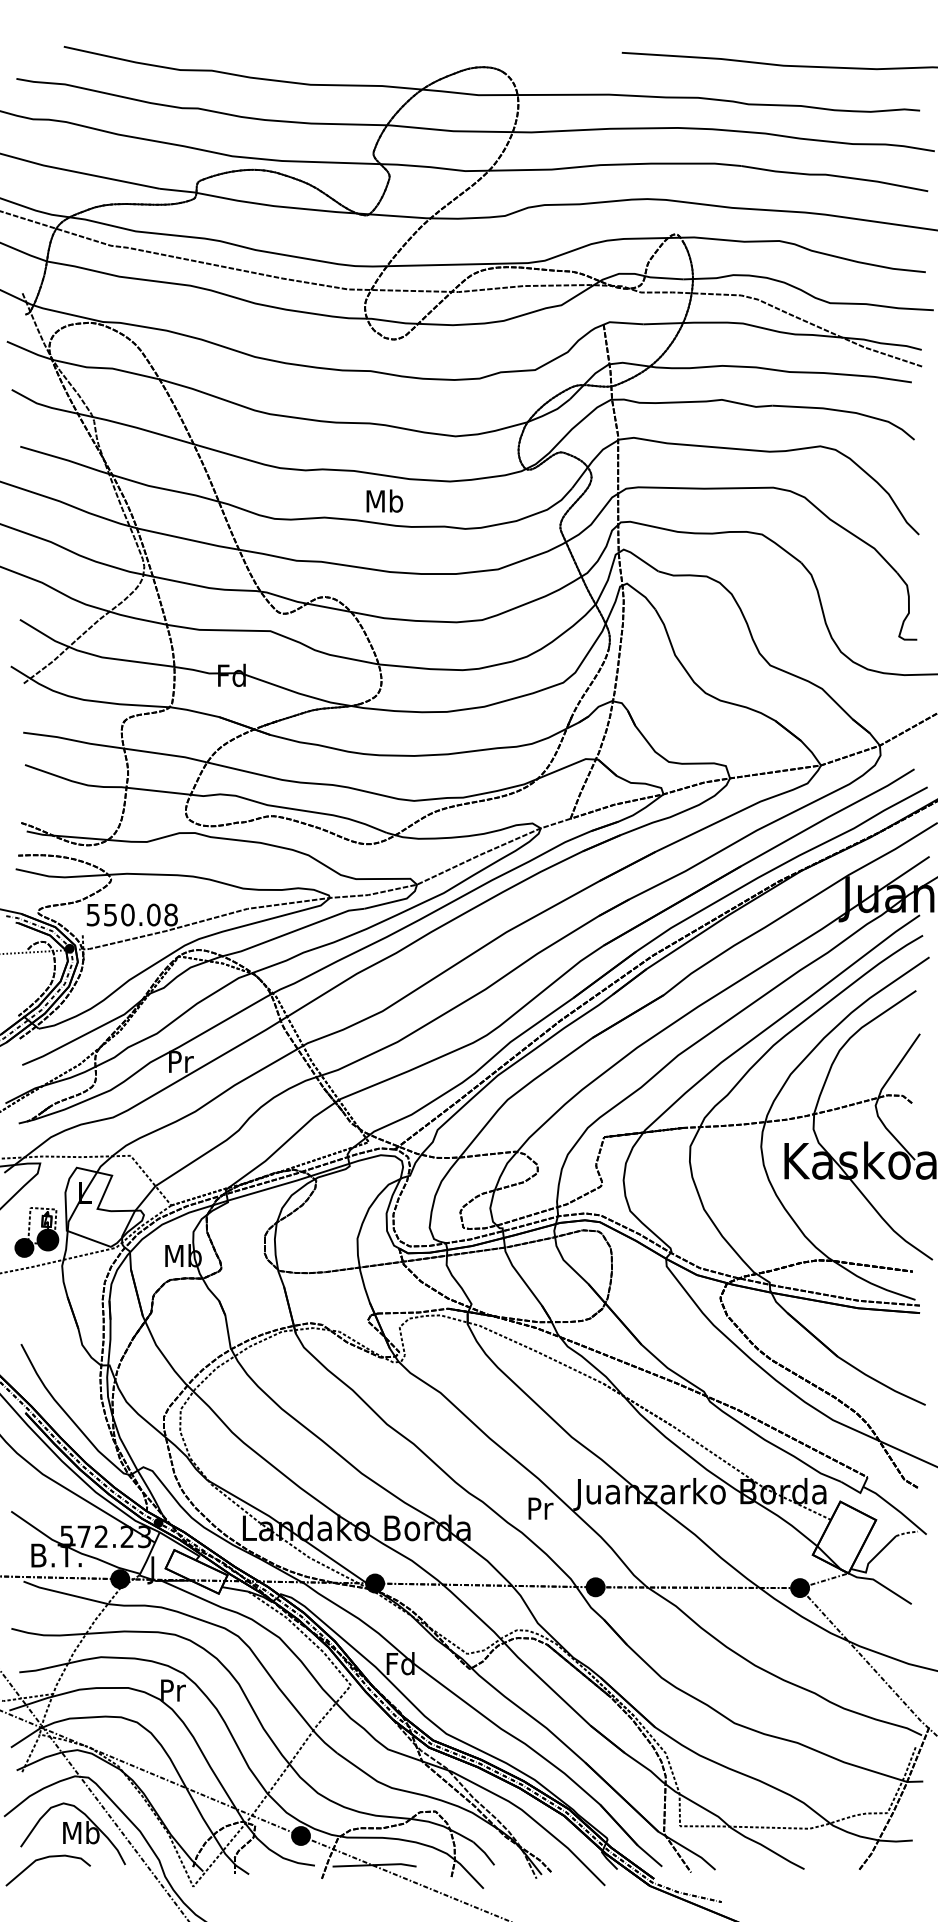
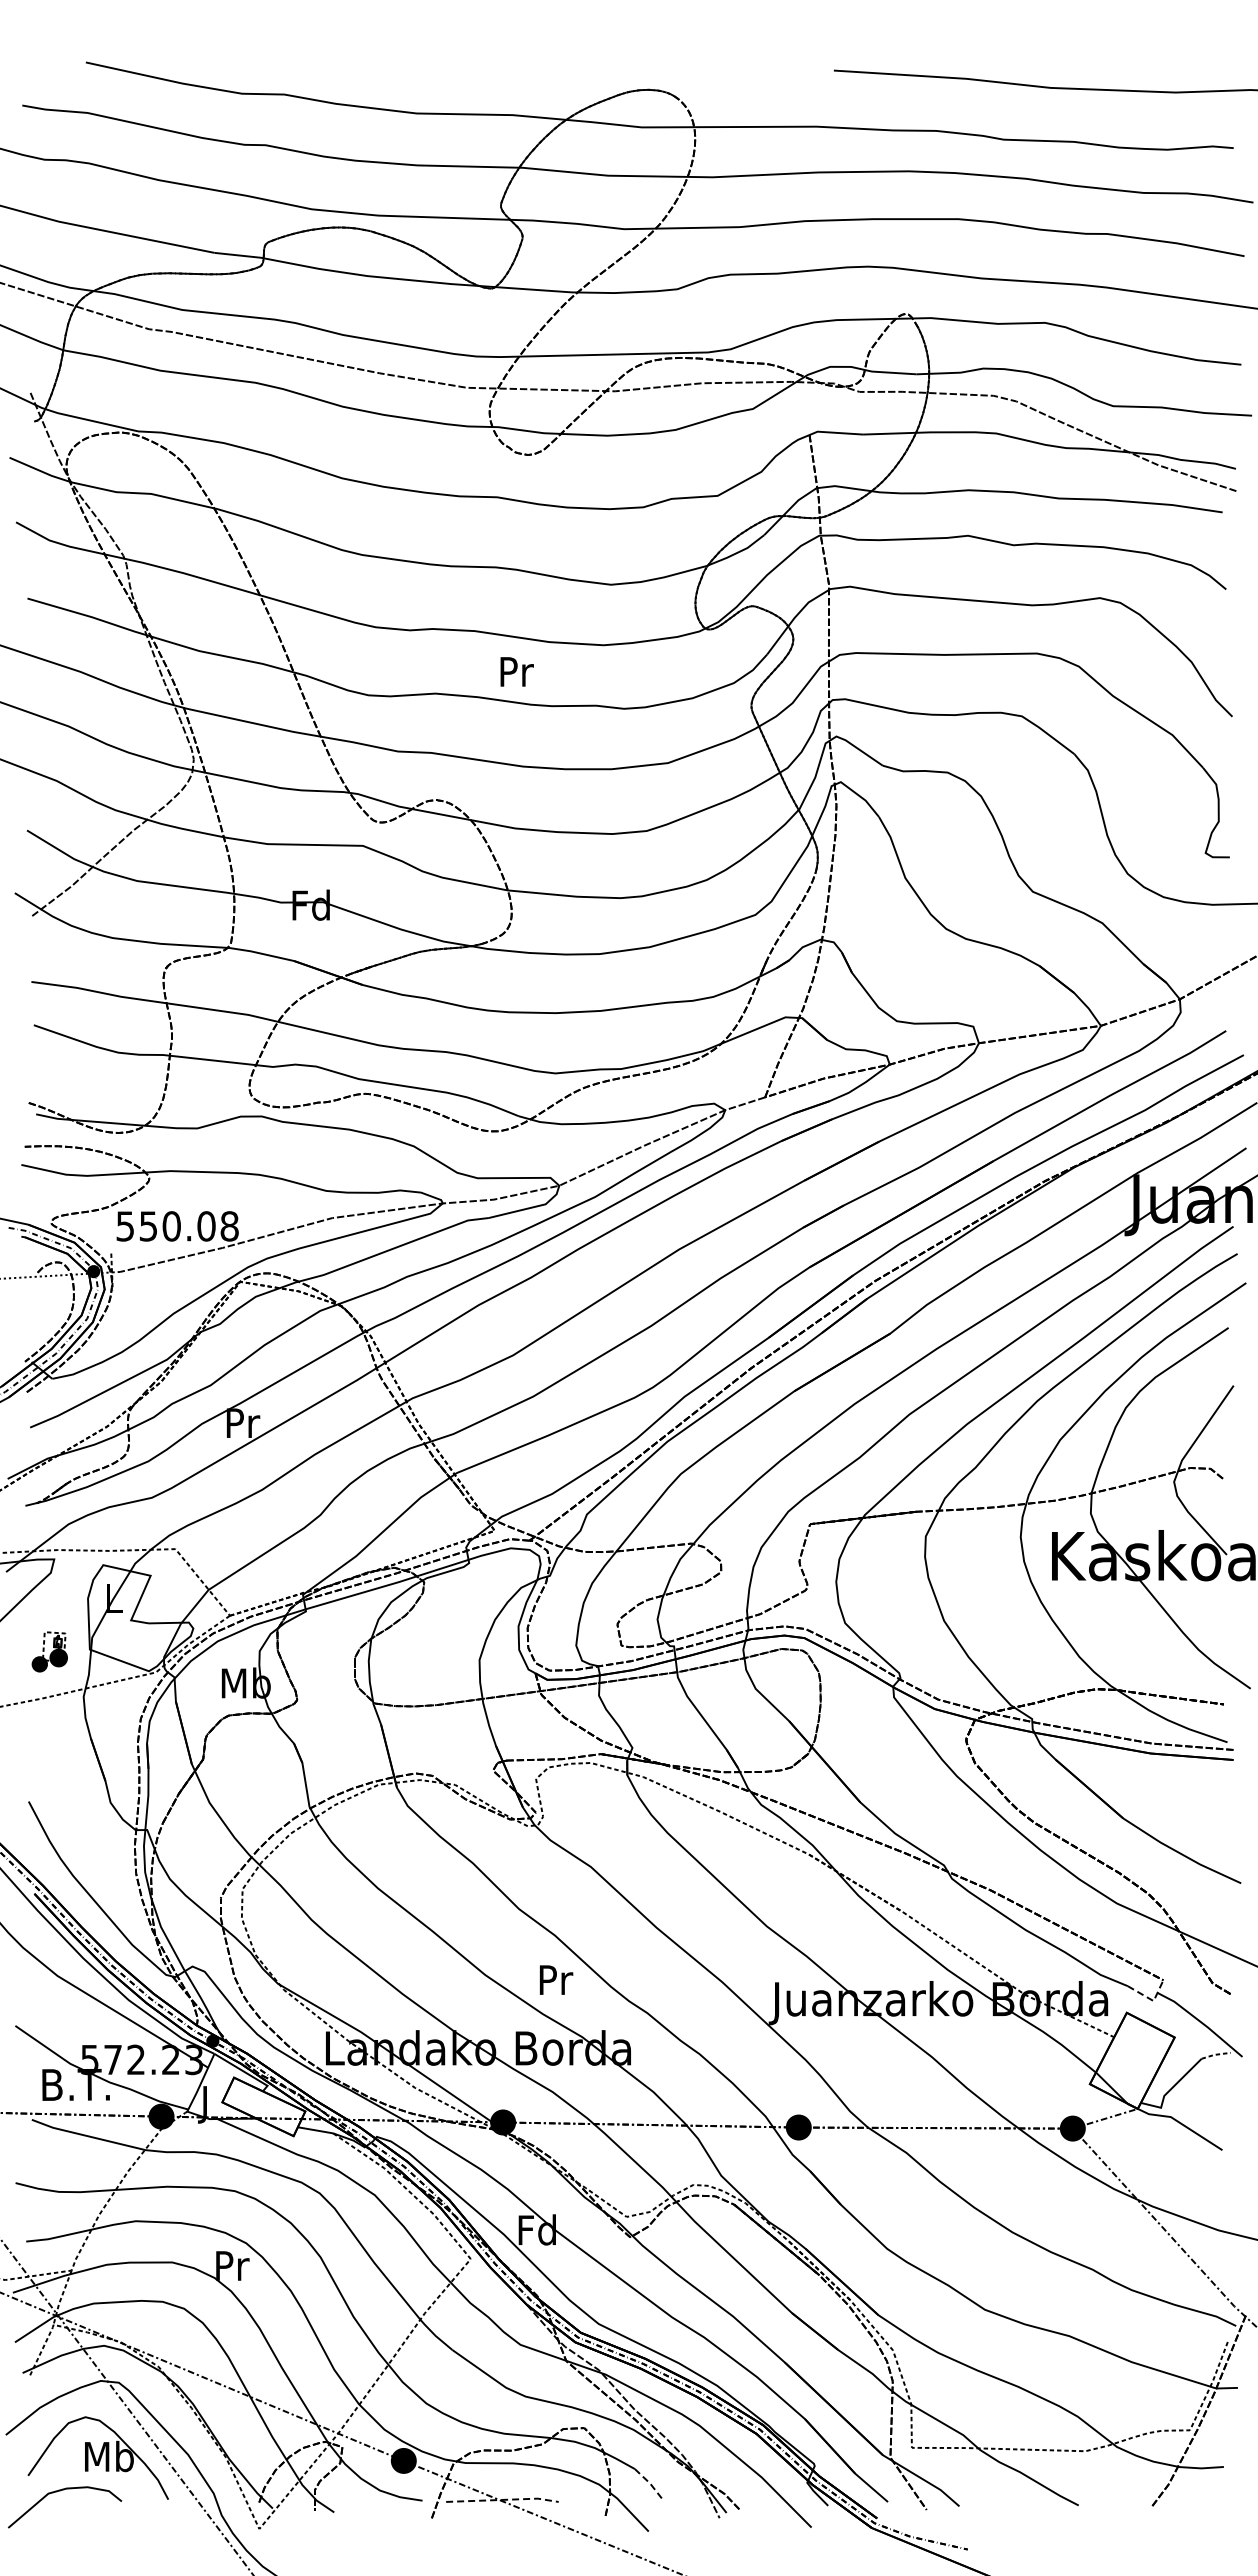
text: (384, 501) -> (515, 671), Mb -> Pr
part: (36, 1232) -> (49, 1651), size x0.6
line: (858, 1492) -> (1151, 2000), solid -> dashed
text: (540, 1508) -> (556, 1979), moved
line: (485, 1852) -> (650, 2483), solid -> dashed
line: (376, 1864) -> (504, 2499), solid -> dashed

